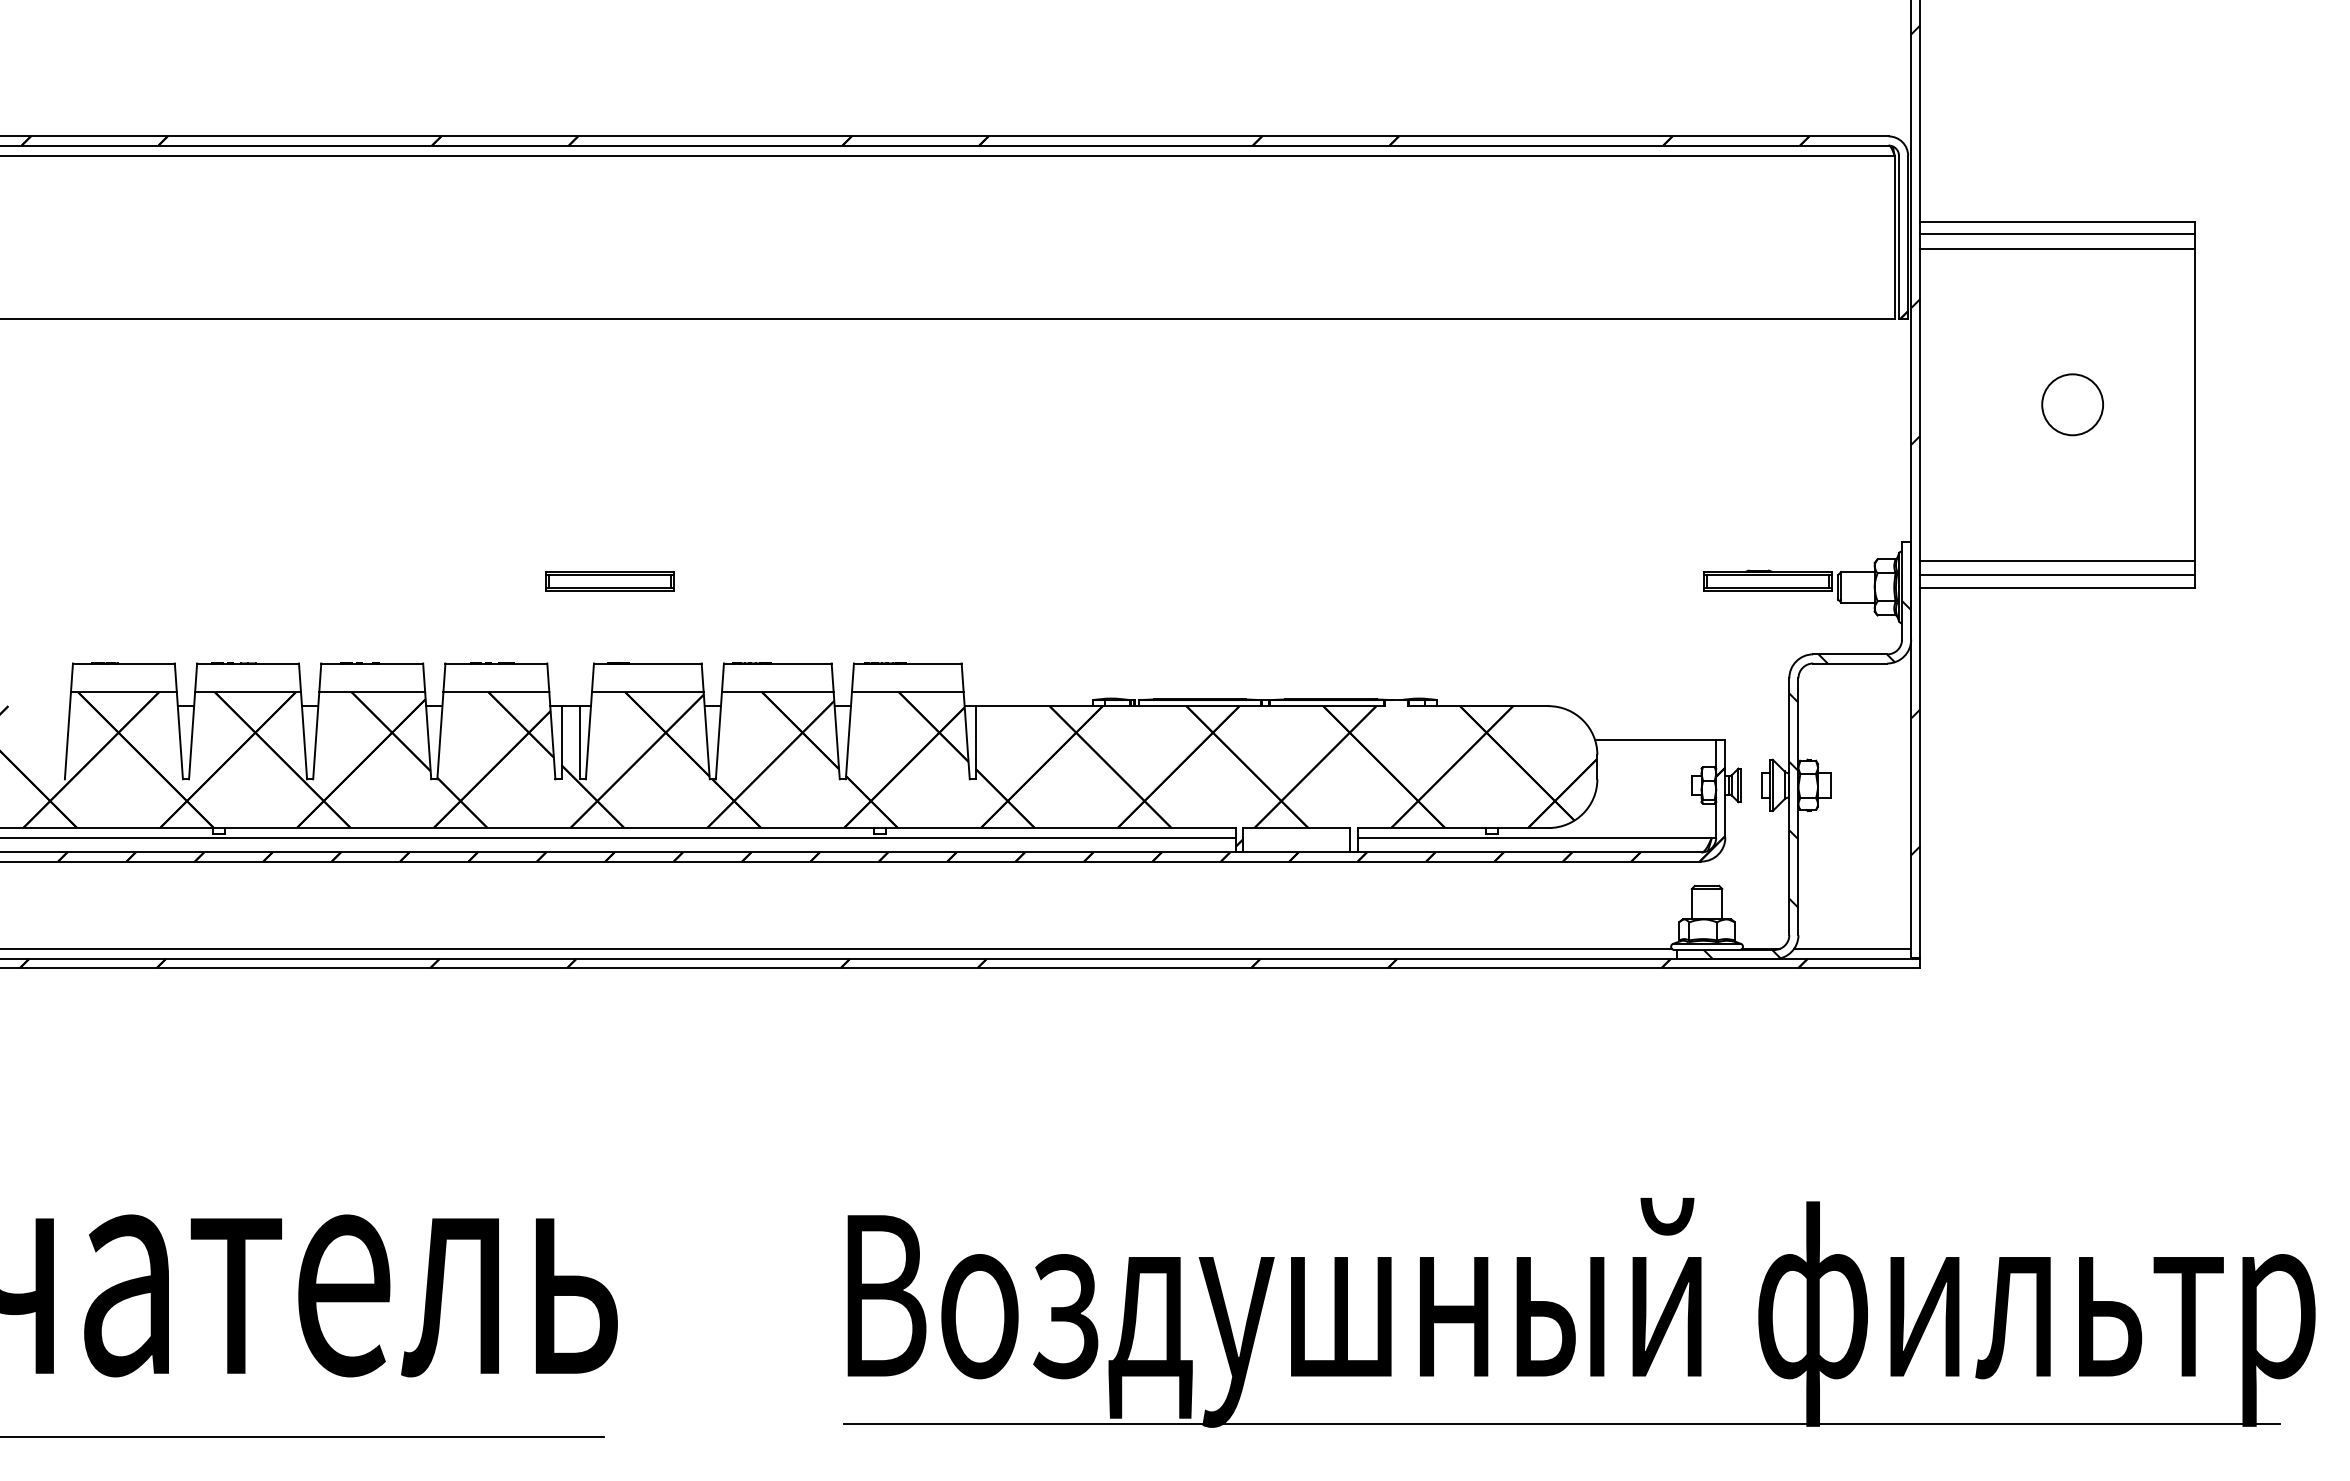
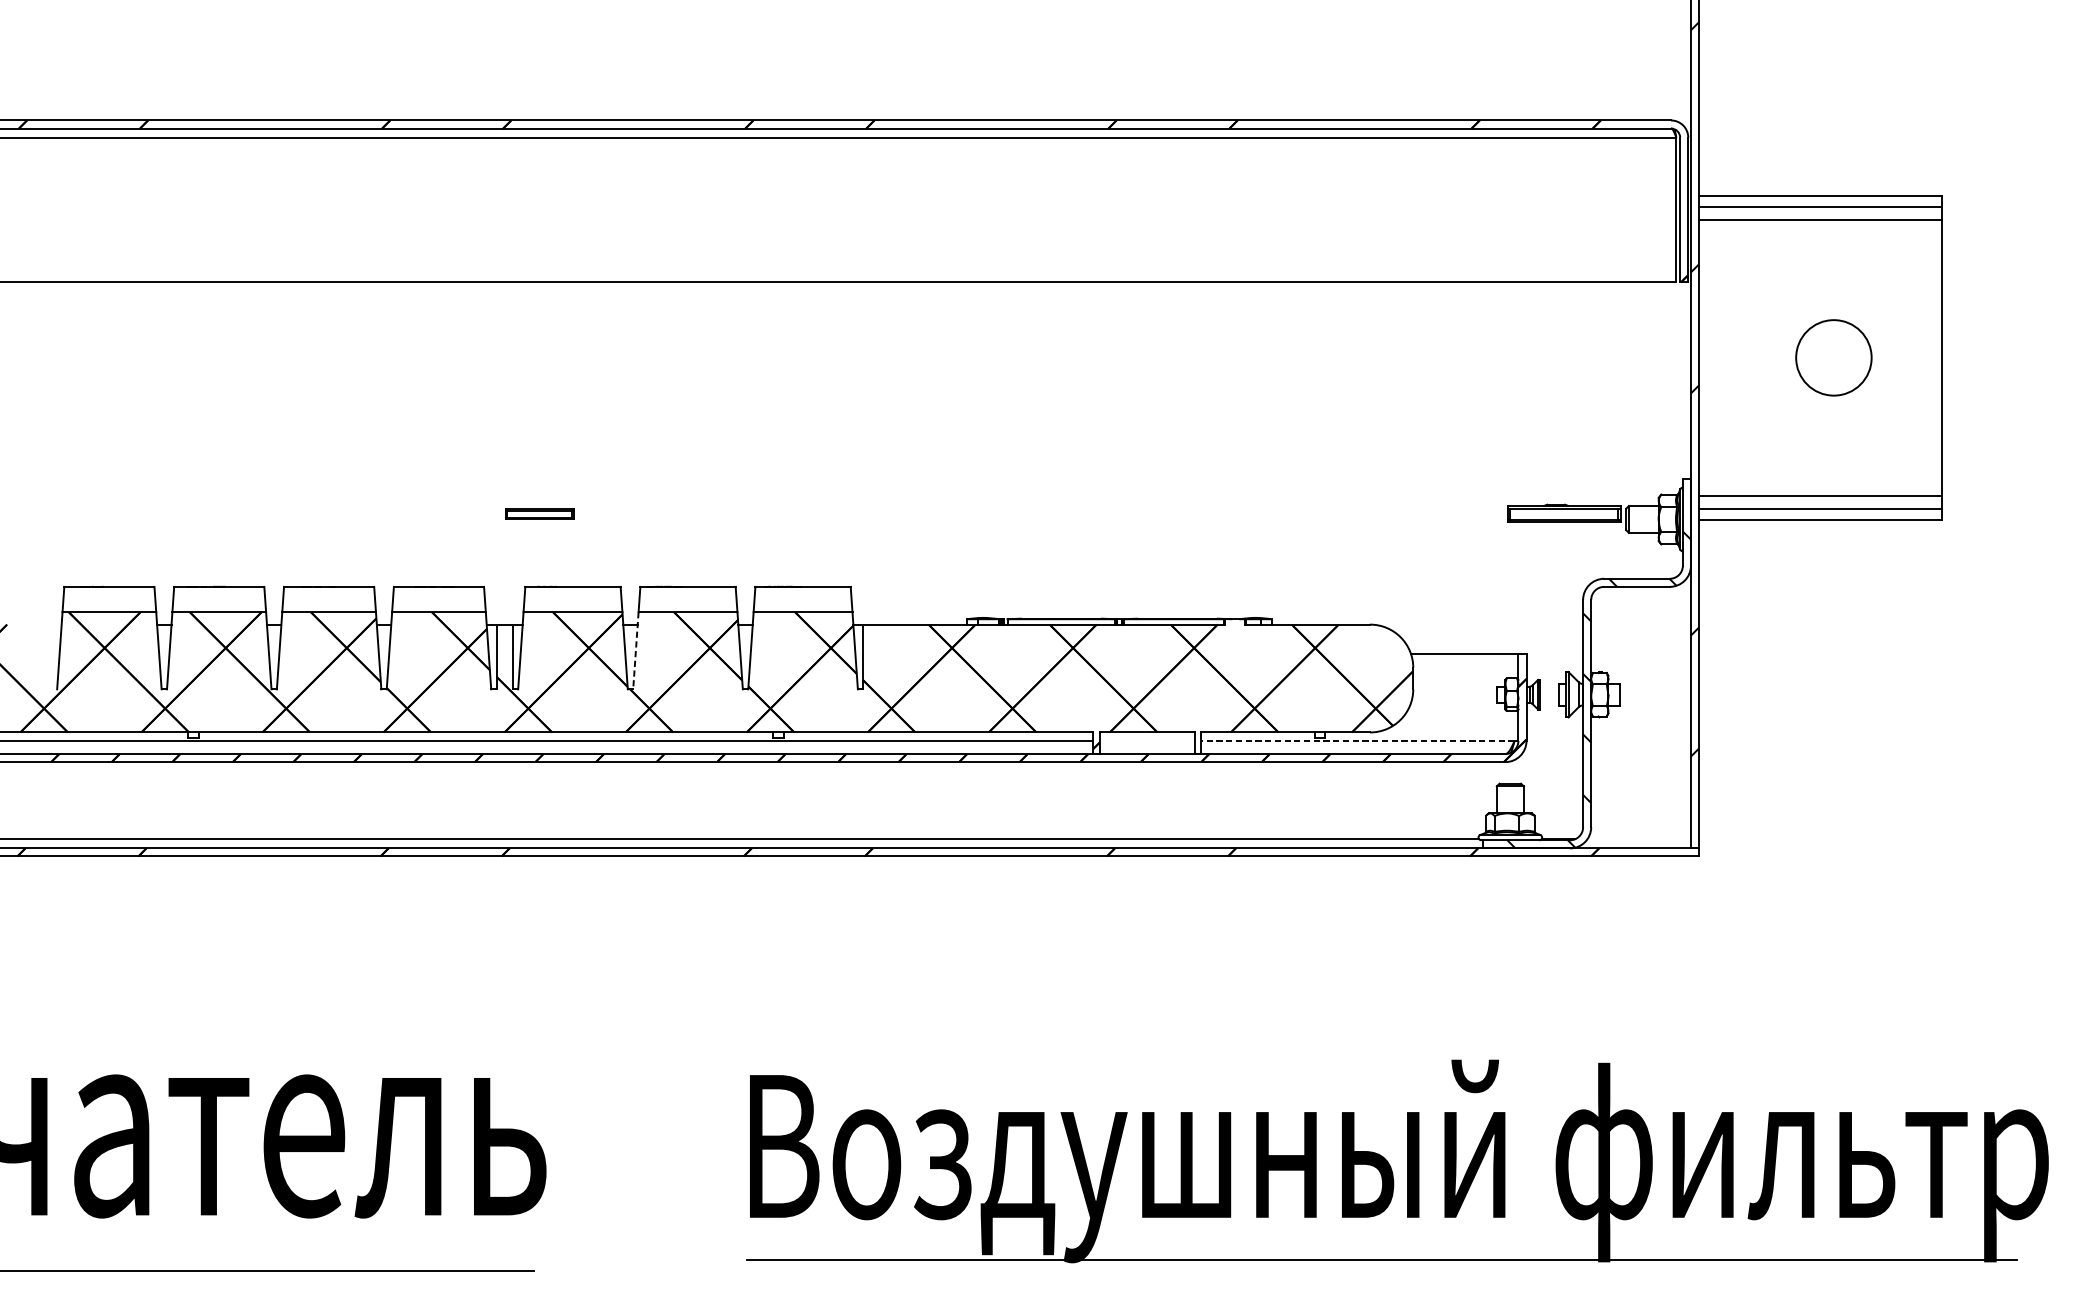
circle: (2072, 404) -> (1833, 357), size x1.4
part: (609, 581) -> (539, 514), size x0.6
line: (718, 735) -> (635, 650), solid -> dashed
line: (1534, 837) -> (1357, 740), solid -> dashed
line: (1852, 948) -> (1639, 839), removed

